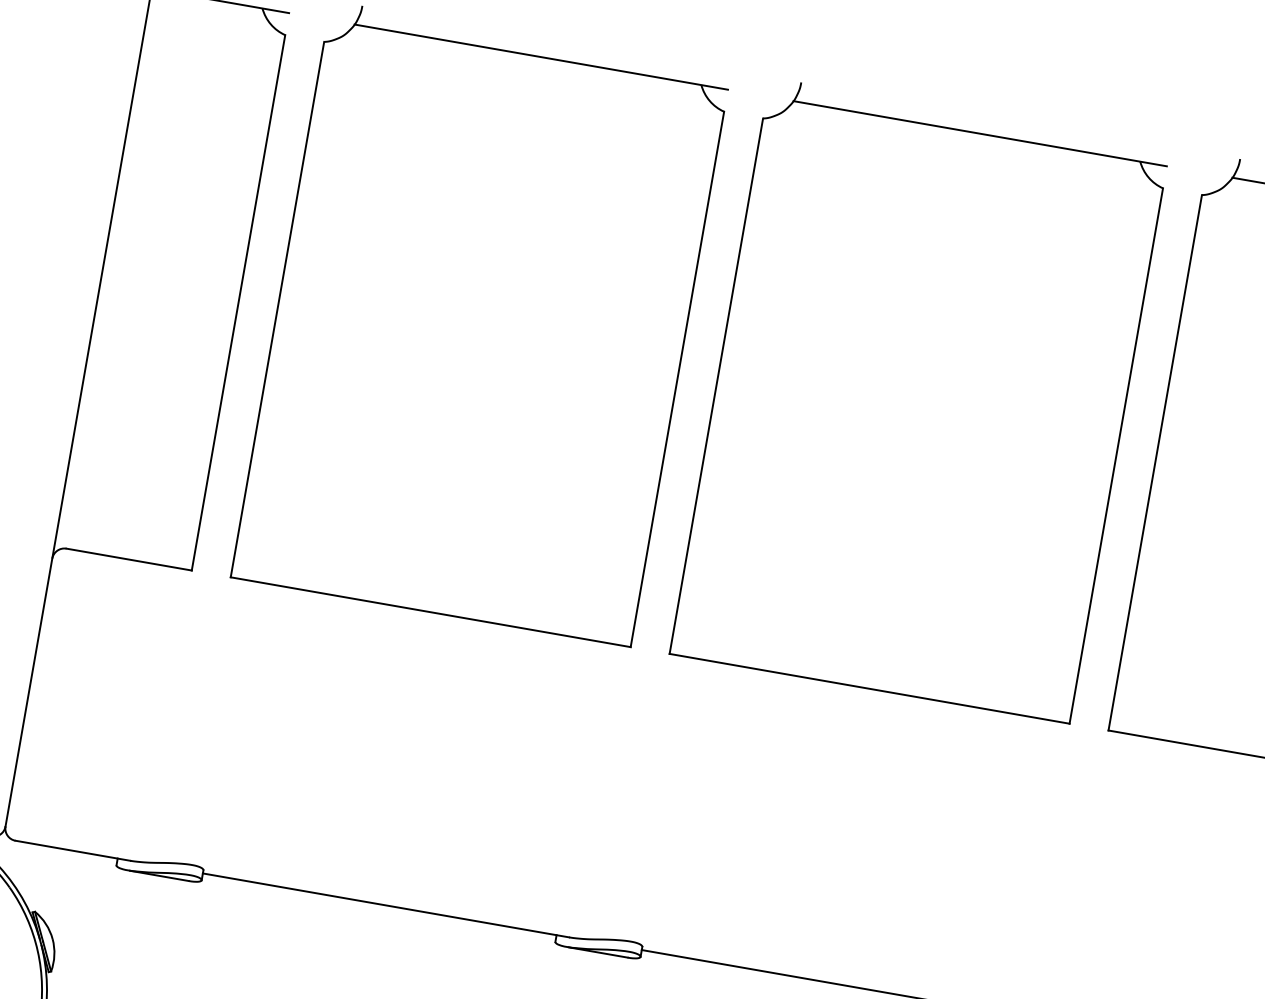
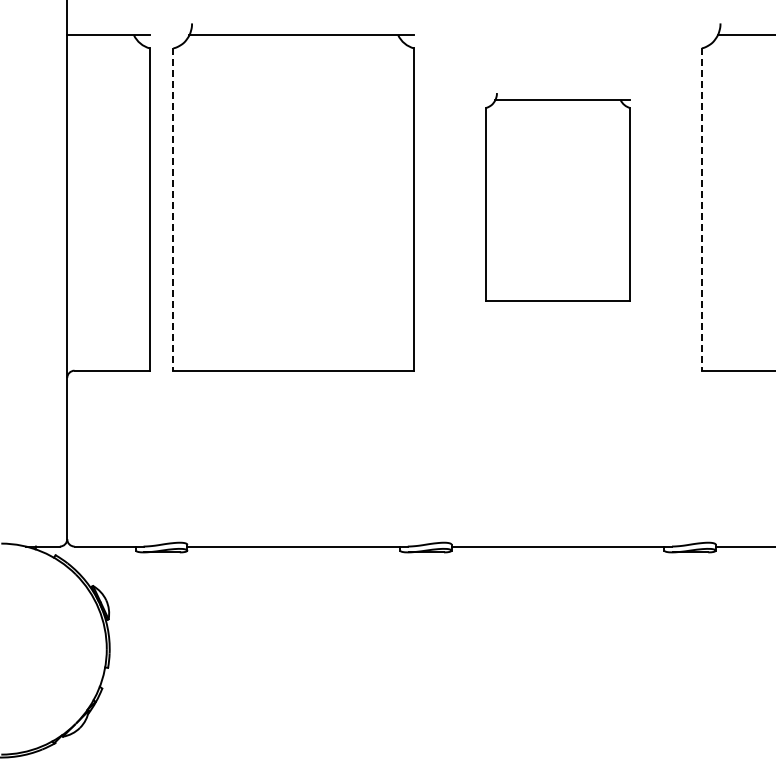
line: (277, 311) -> (173, 210), solid -> dashed
part: (918, 400) -> (557, 197), size x0.6
line: (1154, 464) -> (701, 210), solid -> dashed

